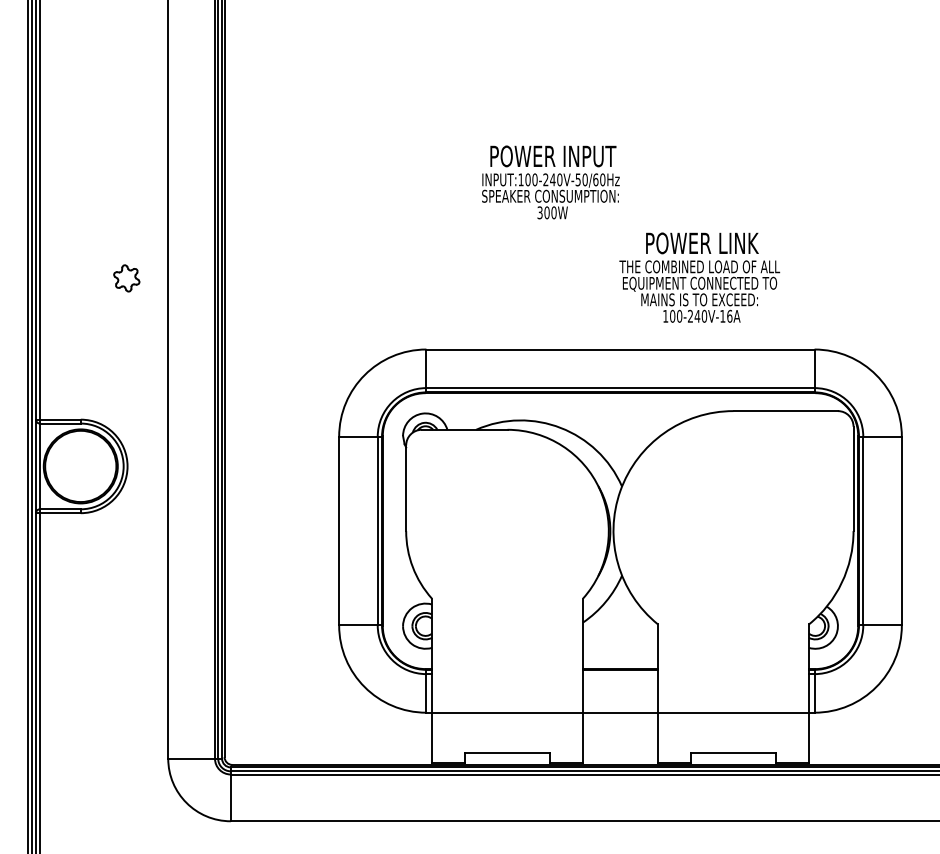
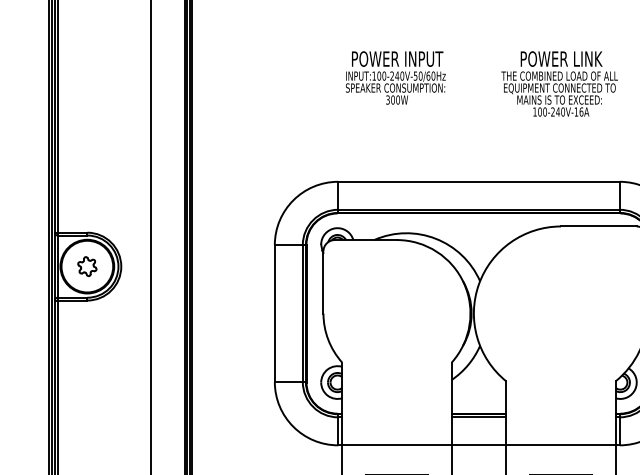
text: (550, 182) -> (395, 78), moved
text: (699, 277) -> (559, 83), moved
part: (126, 278) -> (87, 266), moved
line: (620, 674) -> (478, 417), added

